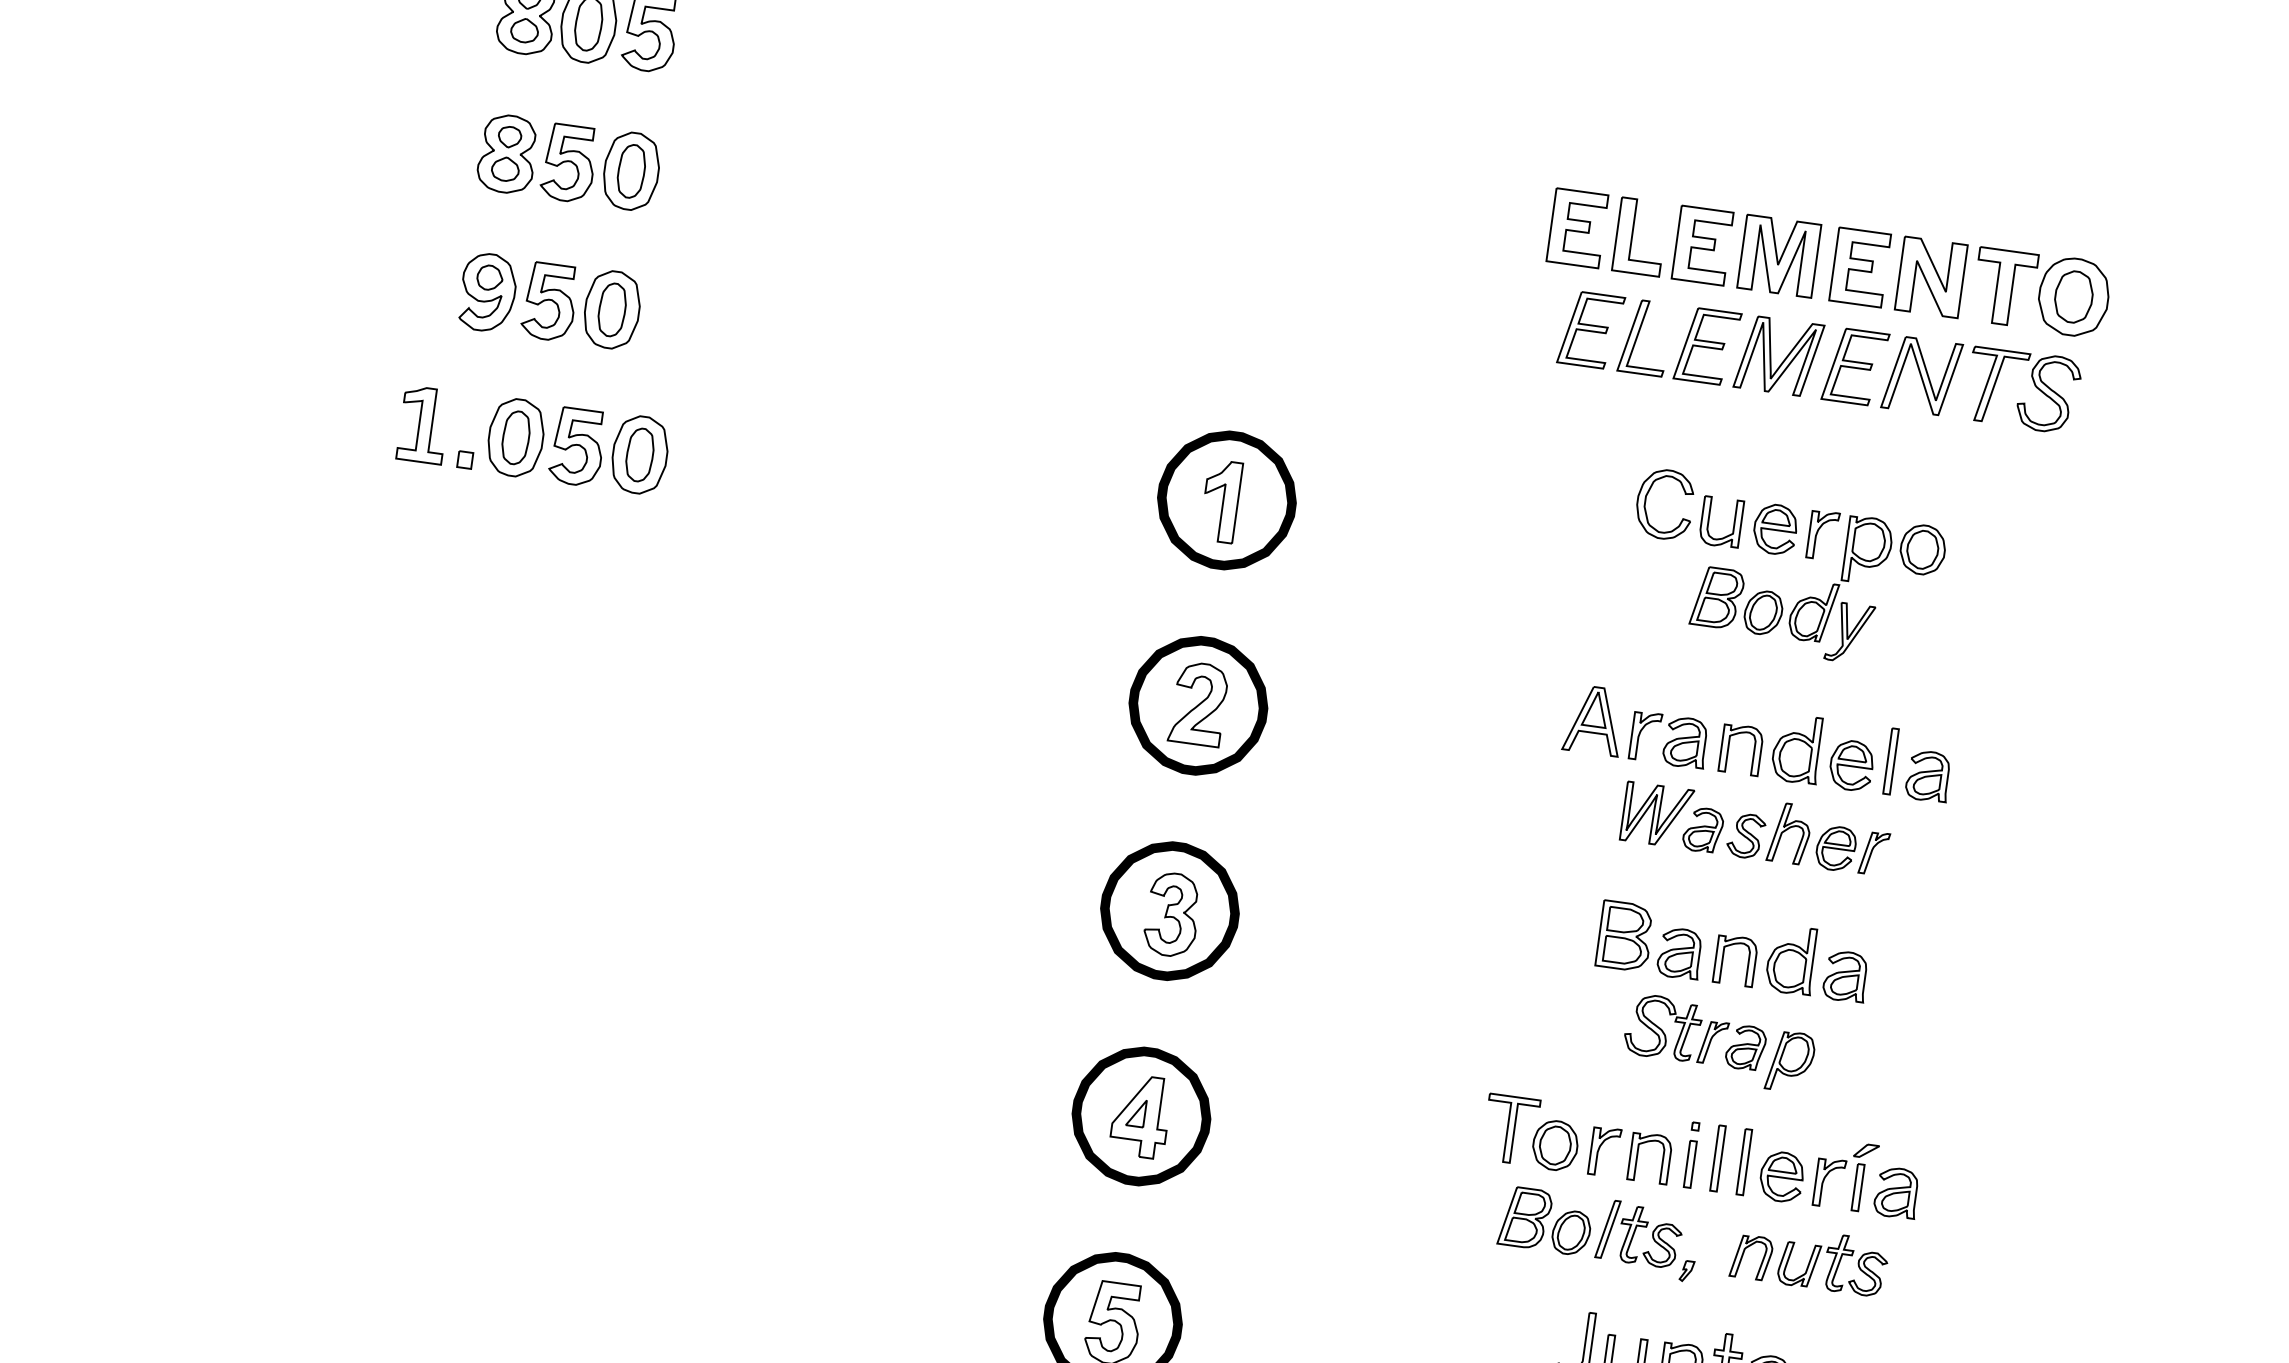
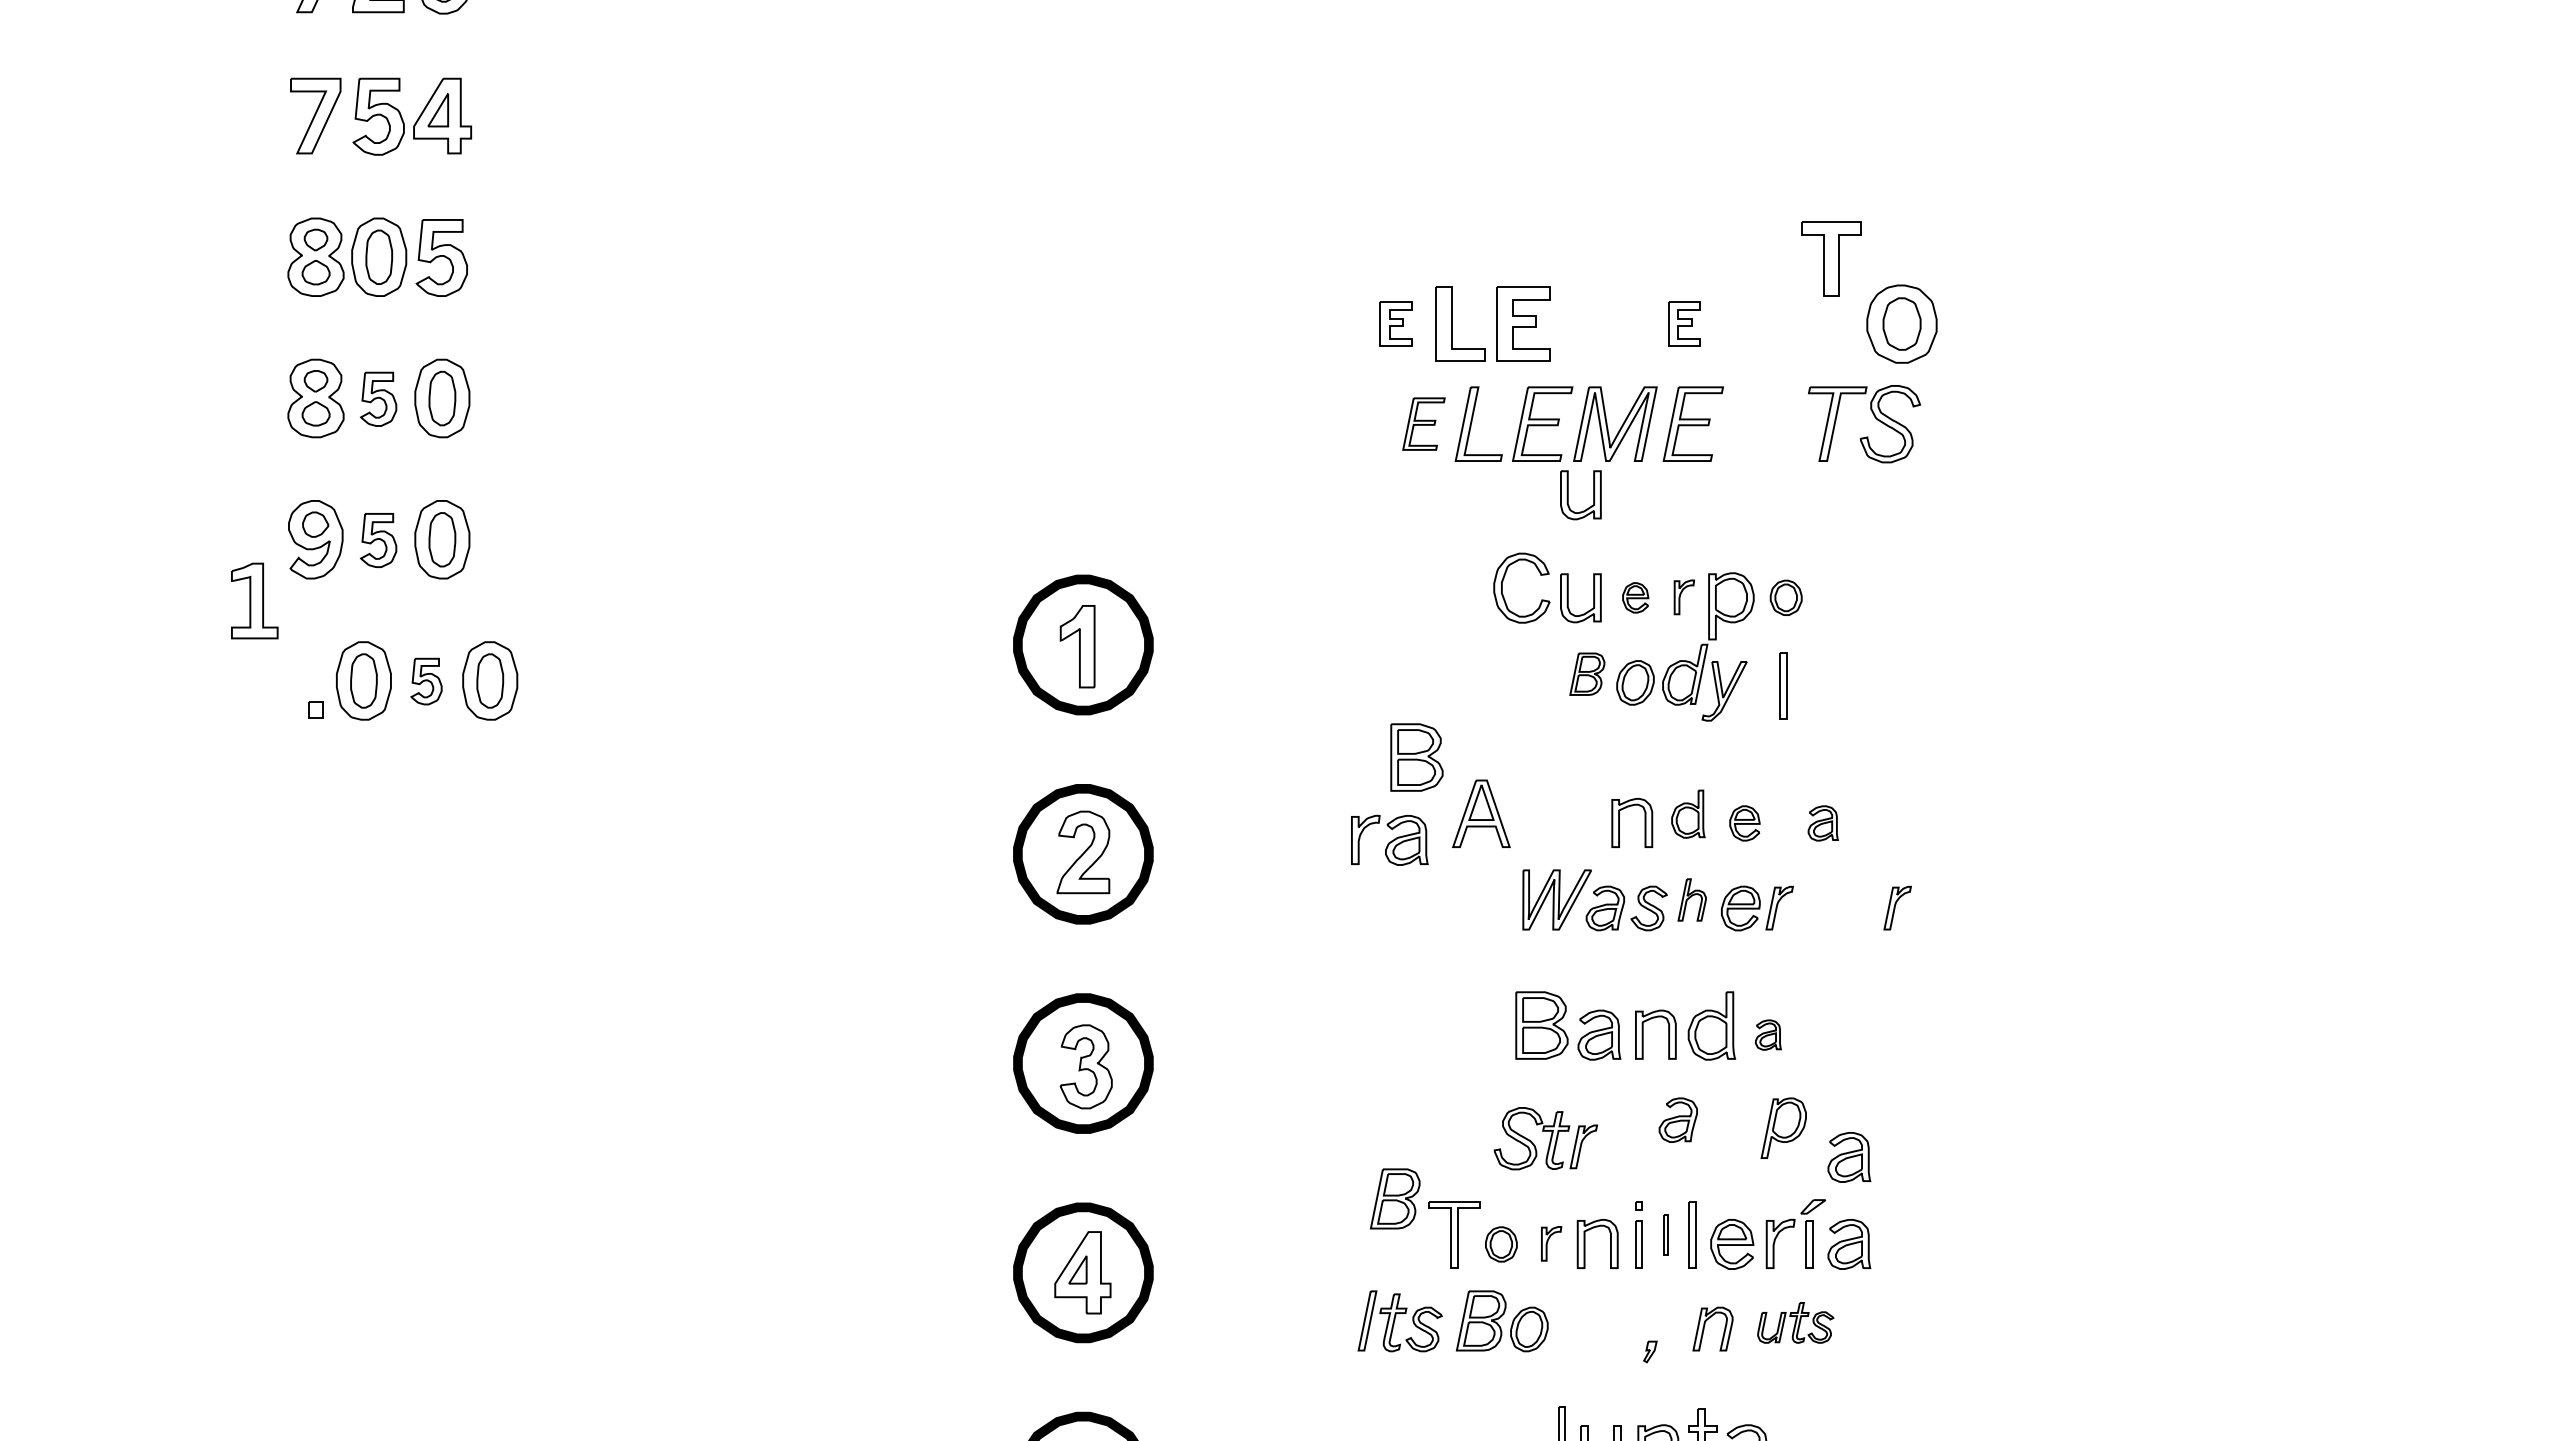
part: (568, 163) -> (378, 399), size x0.7
part: (1577, 227) -> (1396, 323), size x0.6
part: (1778, 256) -> (1601, 324), removed
part: (1860, 266) -> (1684, 323), size x0.6
part: (1930, 277) -> (1756, 324), removed
part: (2004, 286) -> (1831, 258), moved
part: (549, 301) -> (378, 540), size x0.7
part: (1590, 329) -> (1423, 423), size x0.7
part: (1921, 375) -> (1760, 423), removed
part: (1723, 419) -> (1568, 495), added
part: (423, 424) -> (254, 600), moved
part: (577, 446) -> (426, 681), size x0.6
part: (1775, 529) -> (1635, 597), size x0.6
part: (1823, 535) -> (1684, 597), size x0.7
part: (1923, 549) -> (1786, 597), size x0.7
part: (1717, 597) -> (1587, 673), size x0.7
part: (1538, 656) -> (1416, 757), added
part: (1668, 739) -> (1389, 839), moved
part: (1797, 748) -> (1688, 813), size x0.7
part: (1890, 761) -> (1783, 685), moved
part: (1851, 765) -> (1744, 823), size x0.7
part: (1928, 776) -> (1823, 823), size x0.7
part: (1788, 832) -> (1691, 899), size x0.7
part: (1989, 868) -> (1897, 907), added
part: (1846, 975) -> (1768, 1034), size x0.6
part: (1676, 1029) -> (1545, 1138), moved
part: (1790, 1061) -> (1783, 1127), moved
part: (1457, 1086) -> (1395, 1198), added
part: (1908, 1107) -> (1849, 1157), added
part: (1555, 1145) -> (1501, 1244), size x0.7
part: (1604, 1151) -> (1551, 1243), size x0.7
part: (1717, 1158) -> (1665, 1234), size x0.6
part: (1639, 1234) -> (1399, 1321), moved
part: (1833, 1262) -> (1795, 1322), size x0.7

